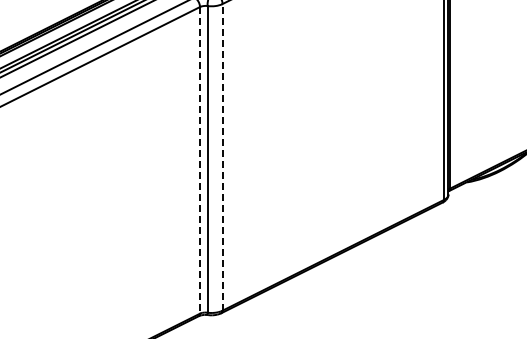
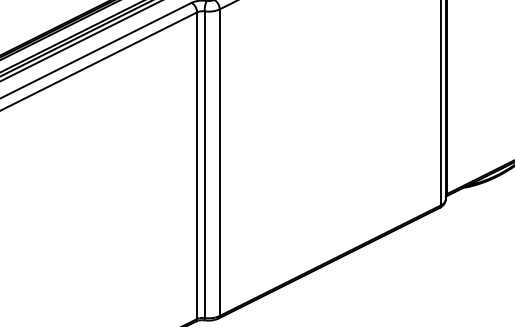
line: (222, 156) -> (219, 161), dashed -> solid
line: (199, 160) -> (196, 165), dashed -> solid

